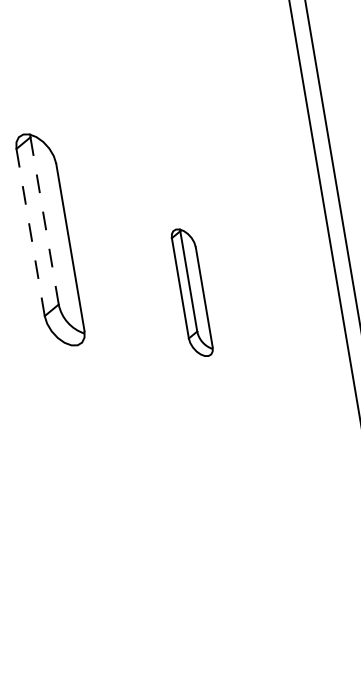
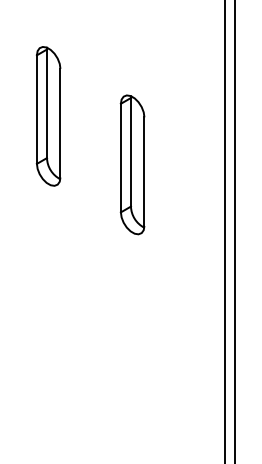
line: (45, 220) -> (47, 103), dashed -> solid
line: (30, 234) -> (36, 110), dashed -> solid
part: (192, 292) -> (132, 164), size x1.67

